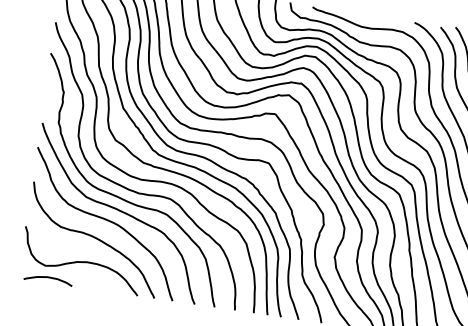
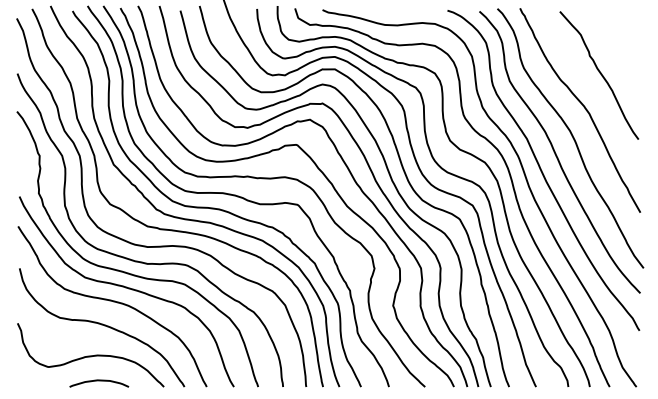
curve: (48, 278) -> (99, 381), moved

